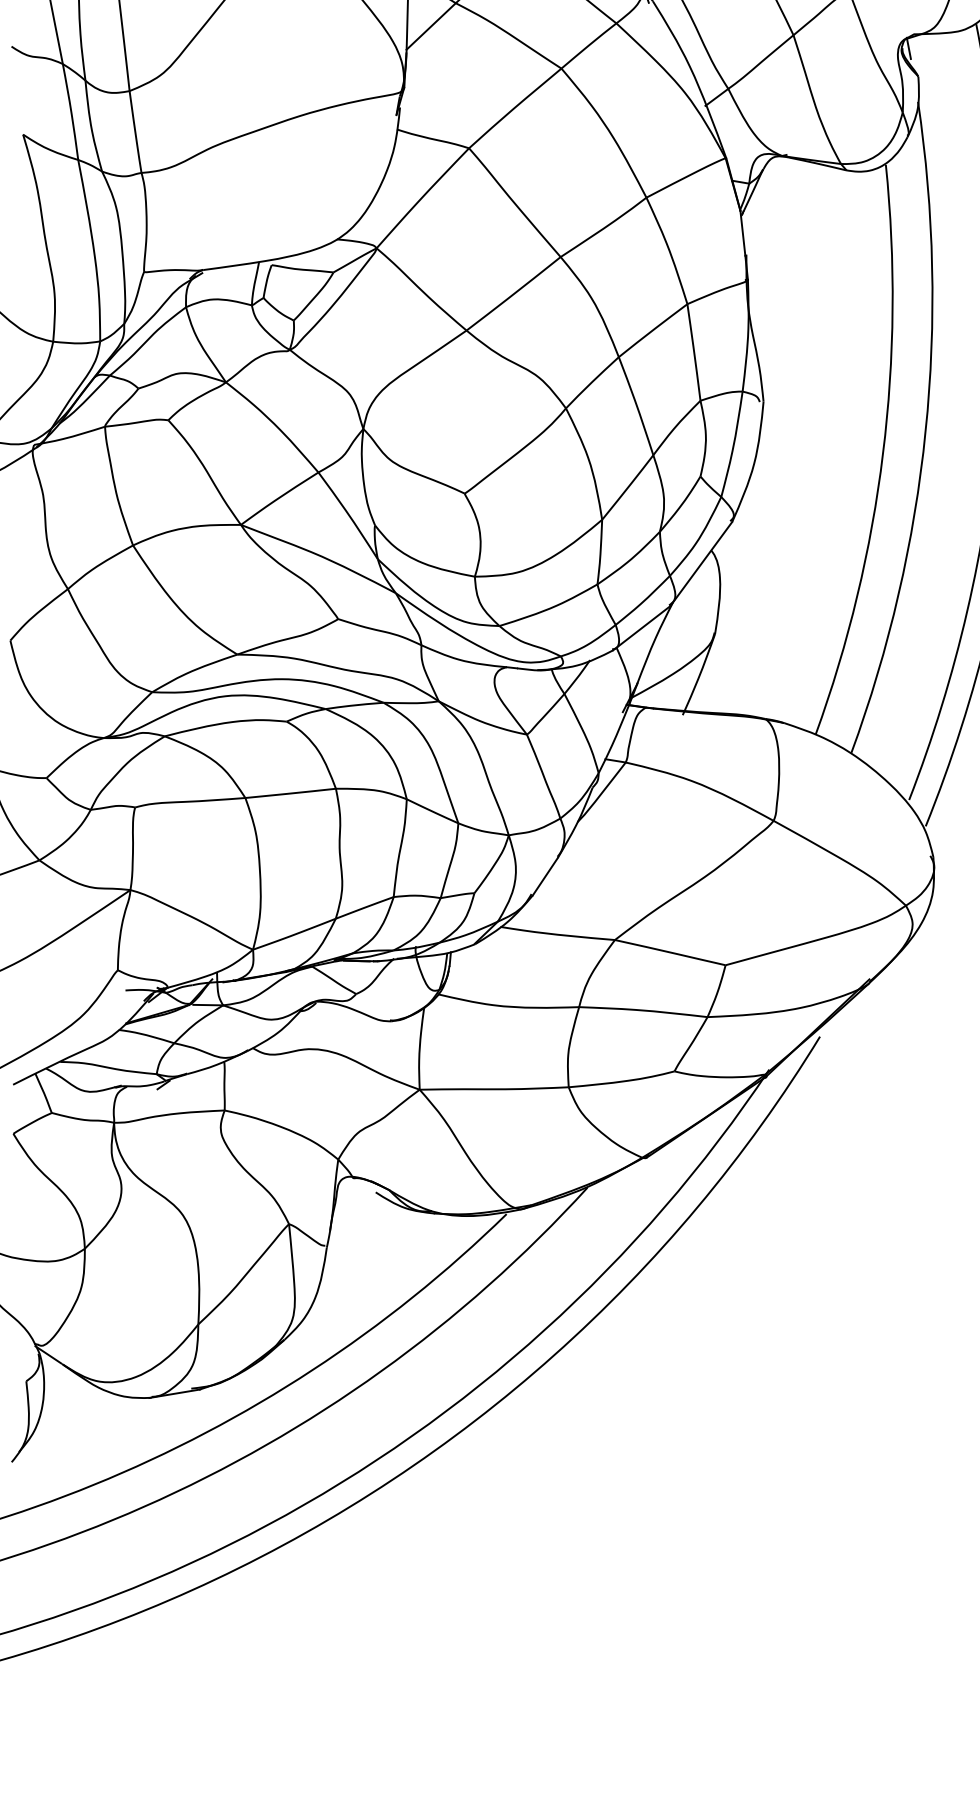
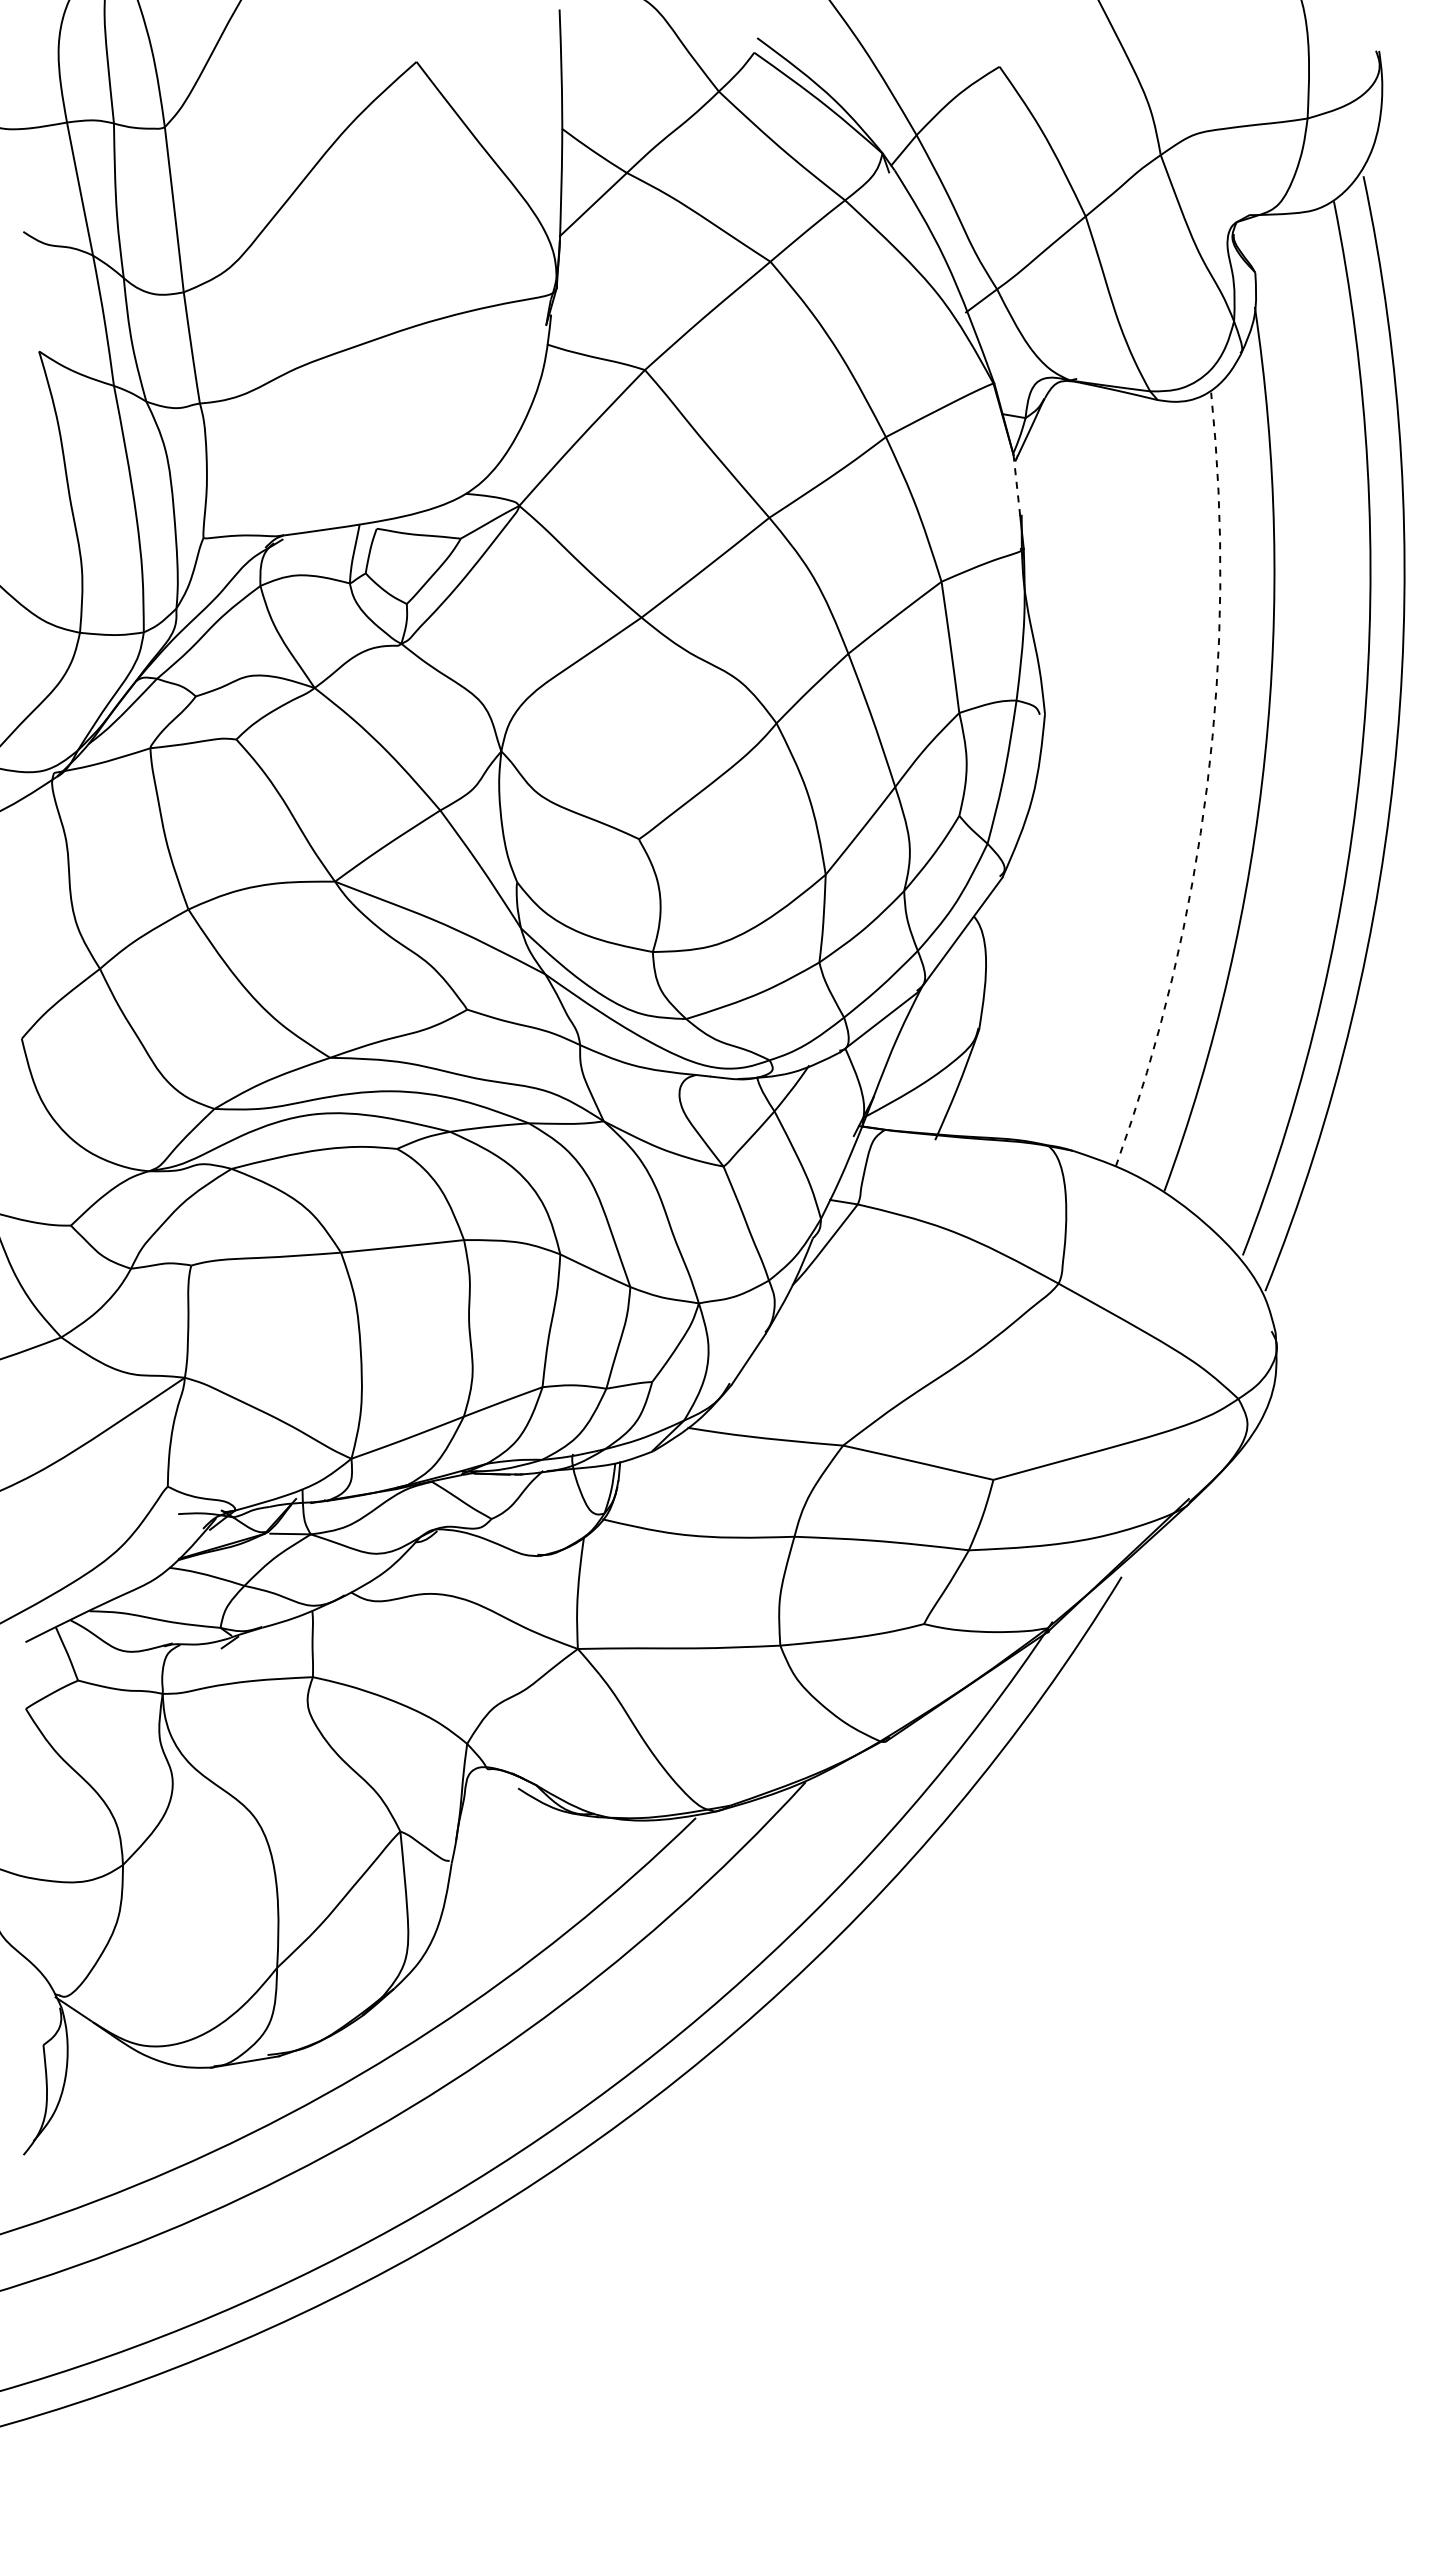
line: (908, 47) -> (1242, 233), removed
line: (742, 233) -> (1016, 485), solid -> dashed
arc: (883, 453) -> (1207, 784), solid -> dashed

